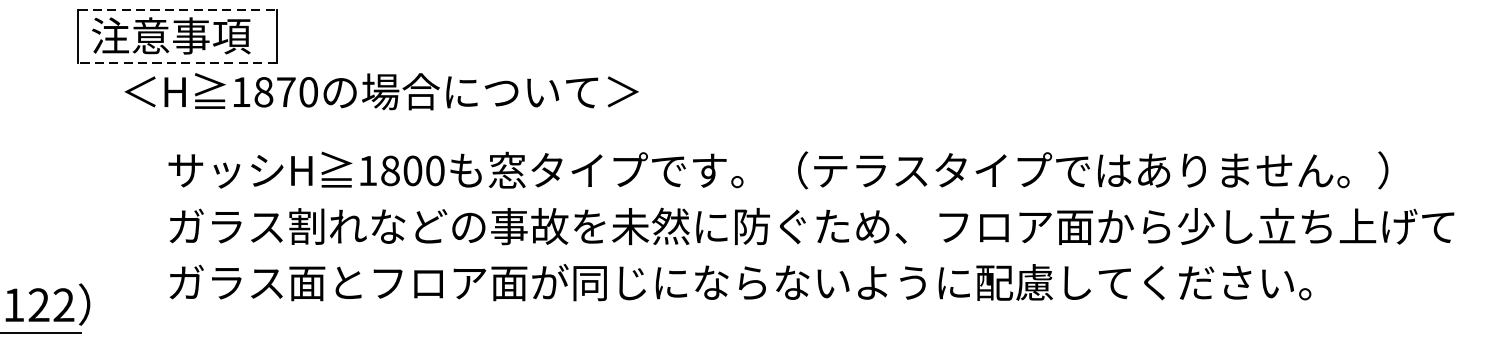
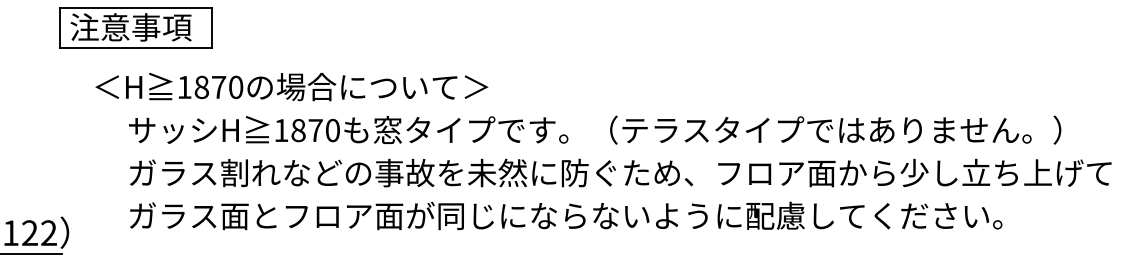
line: (177, 9) -> (135, 7), dashed -> solid
line: (177, 63) -> (135, 48), dashed -> solid
text: (381, 91) -> (291, 86), moved
text: (412, 170) -> (315, 130), 1800 -> 1870

